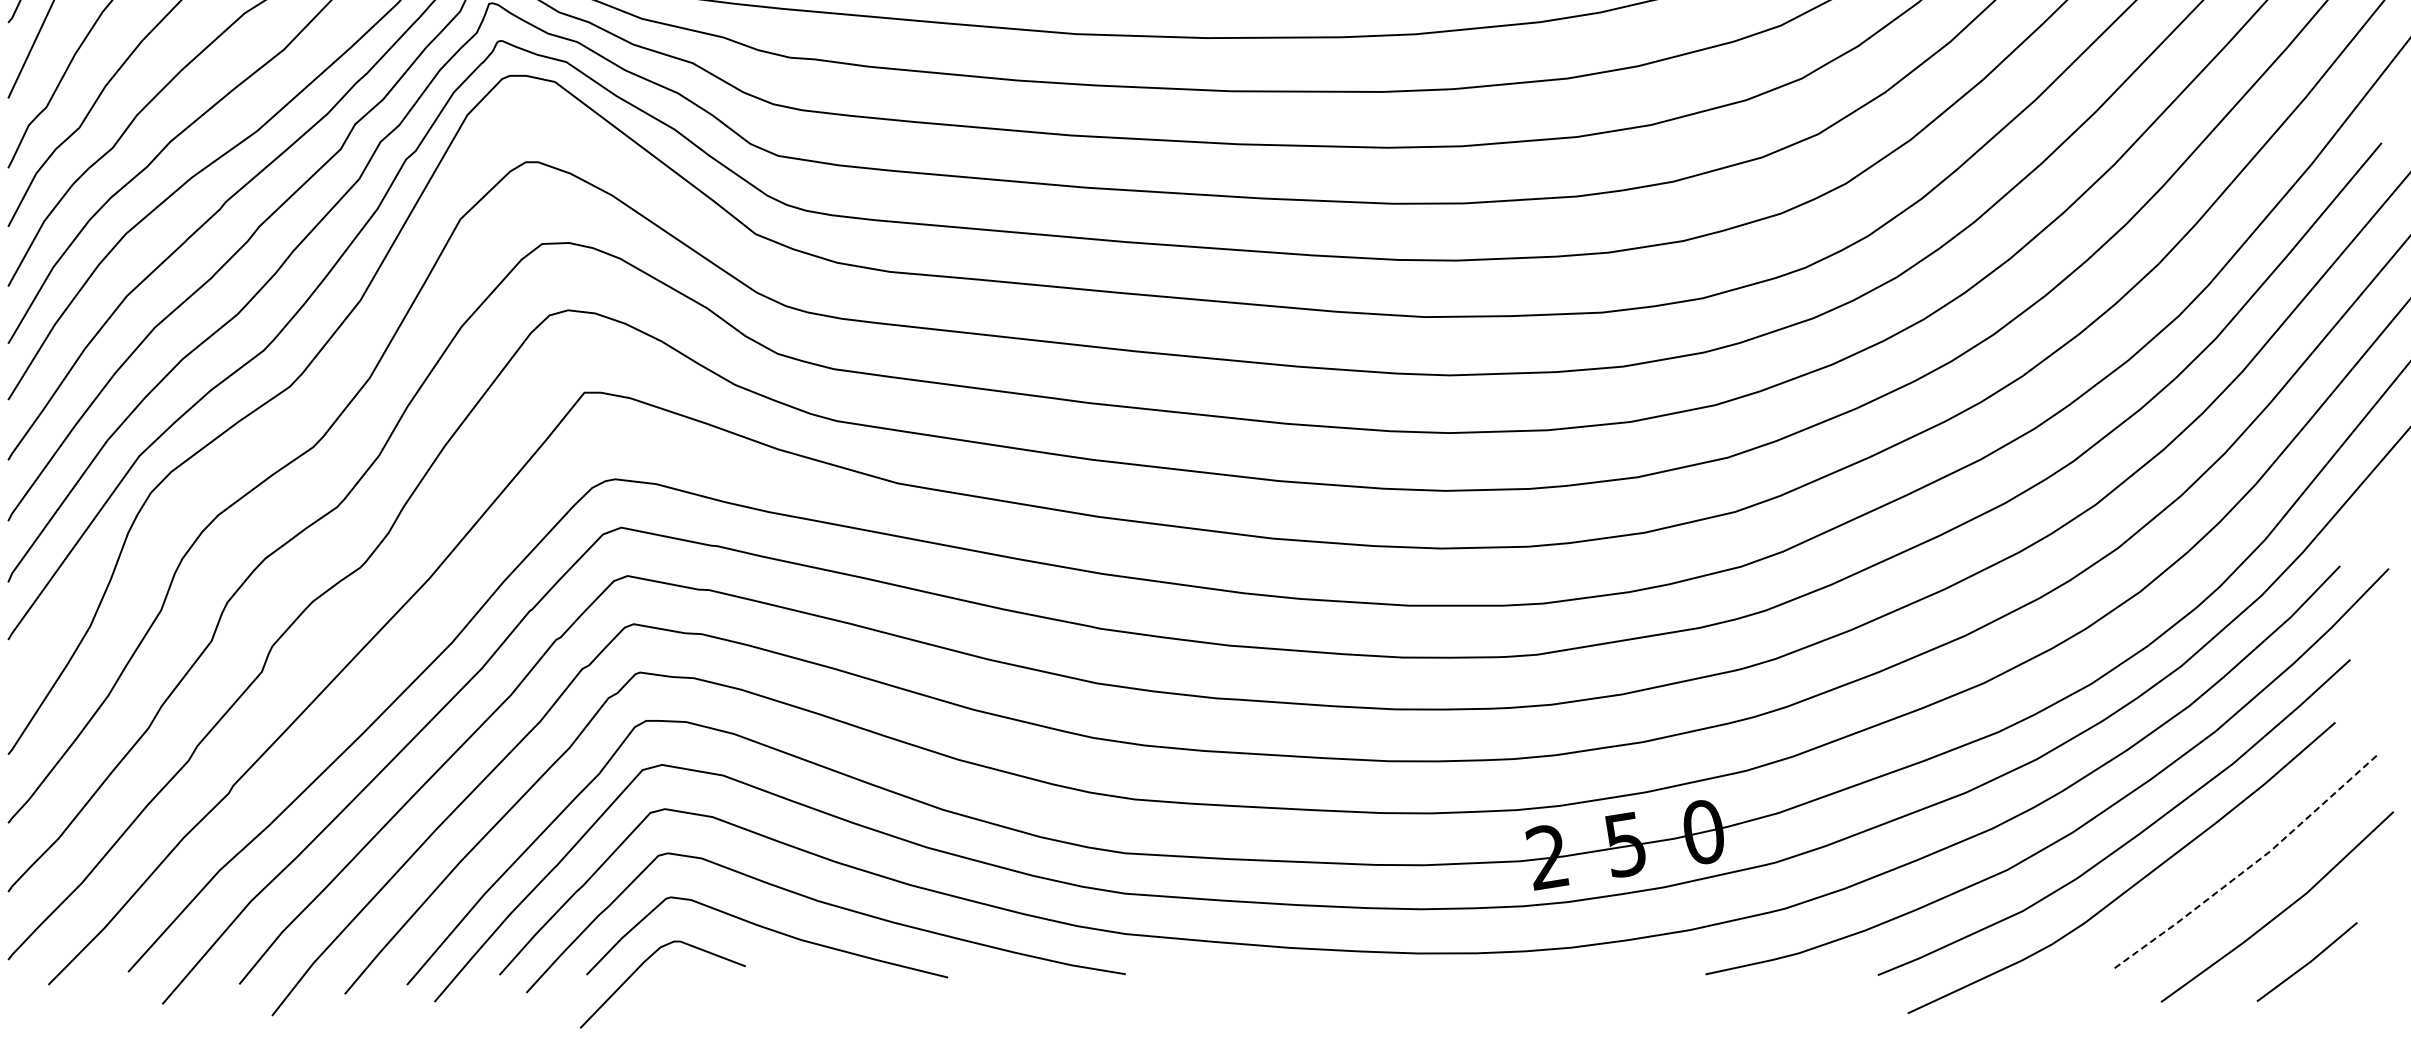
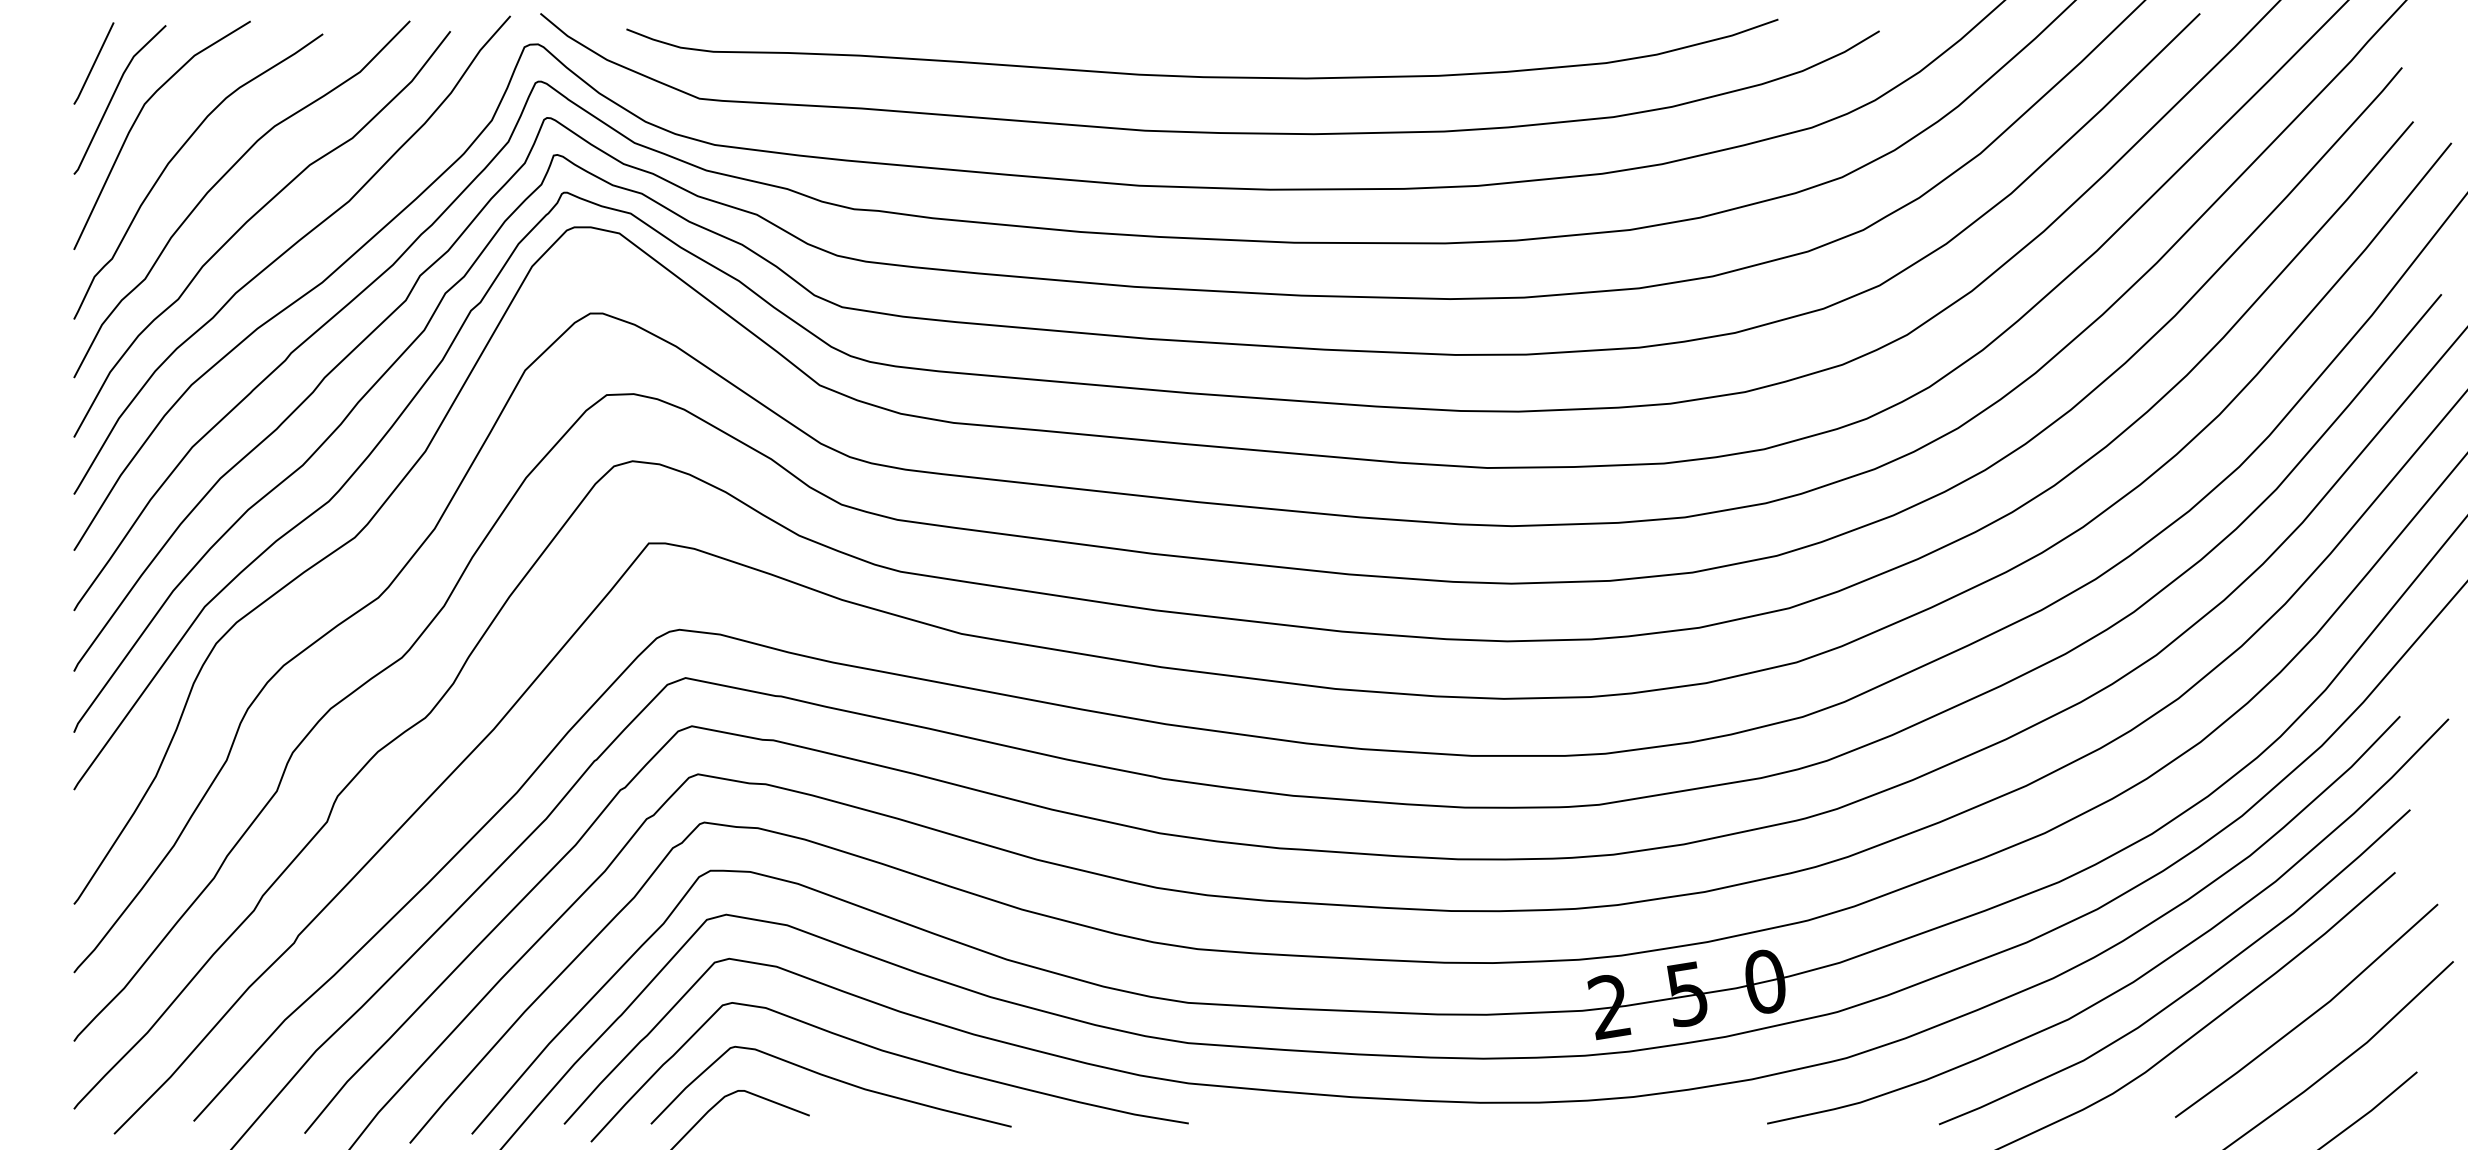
line: (2251, 865) -> (2311, 1015), dashed -> solid

